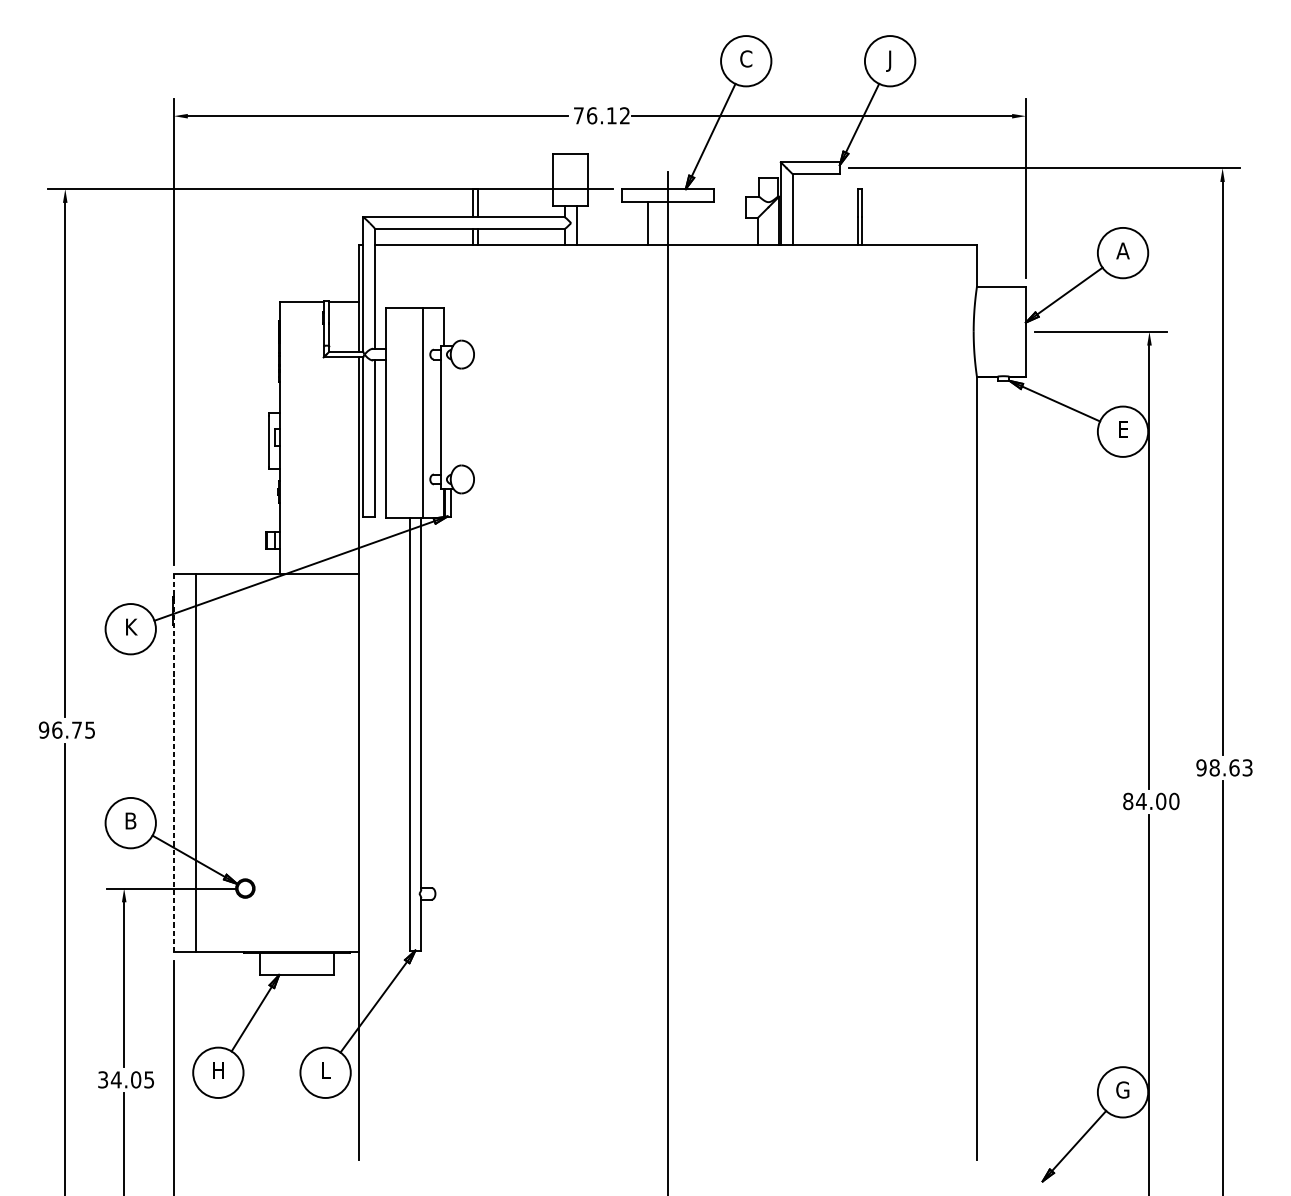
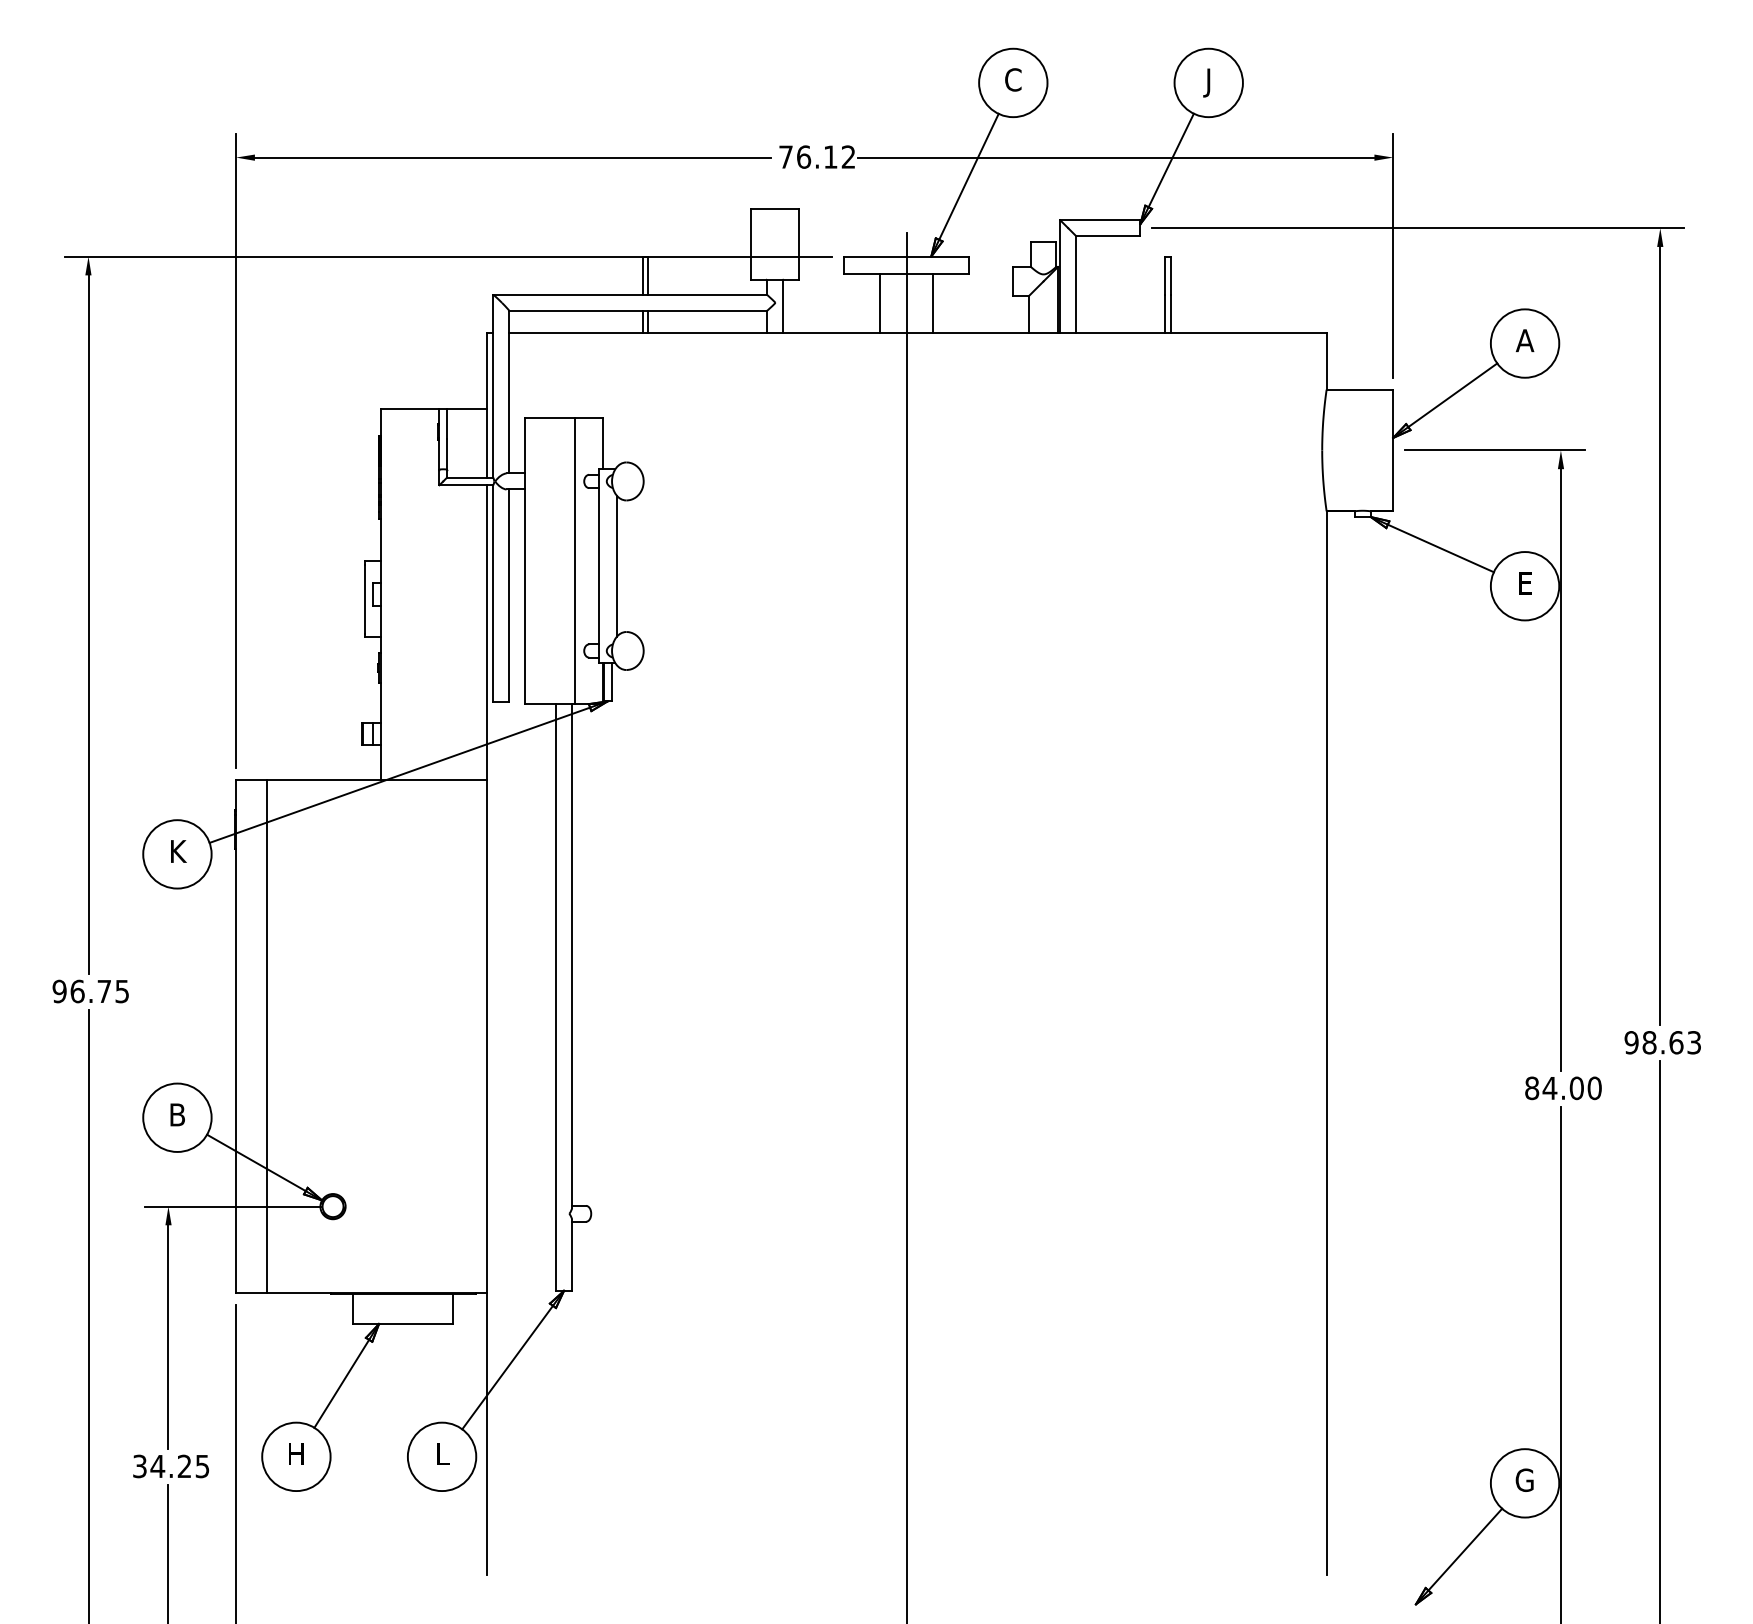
line: (687, 222) -> (933, 302), added
line: (454, 416) -> (616, 565), added
line: (174, 763) -> (236, 1036), dashed -> solid
text: (135, 1079) -> (184, 1466), 34.05 -> 34.25

